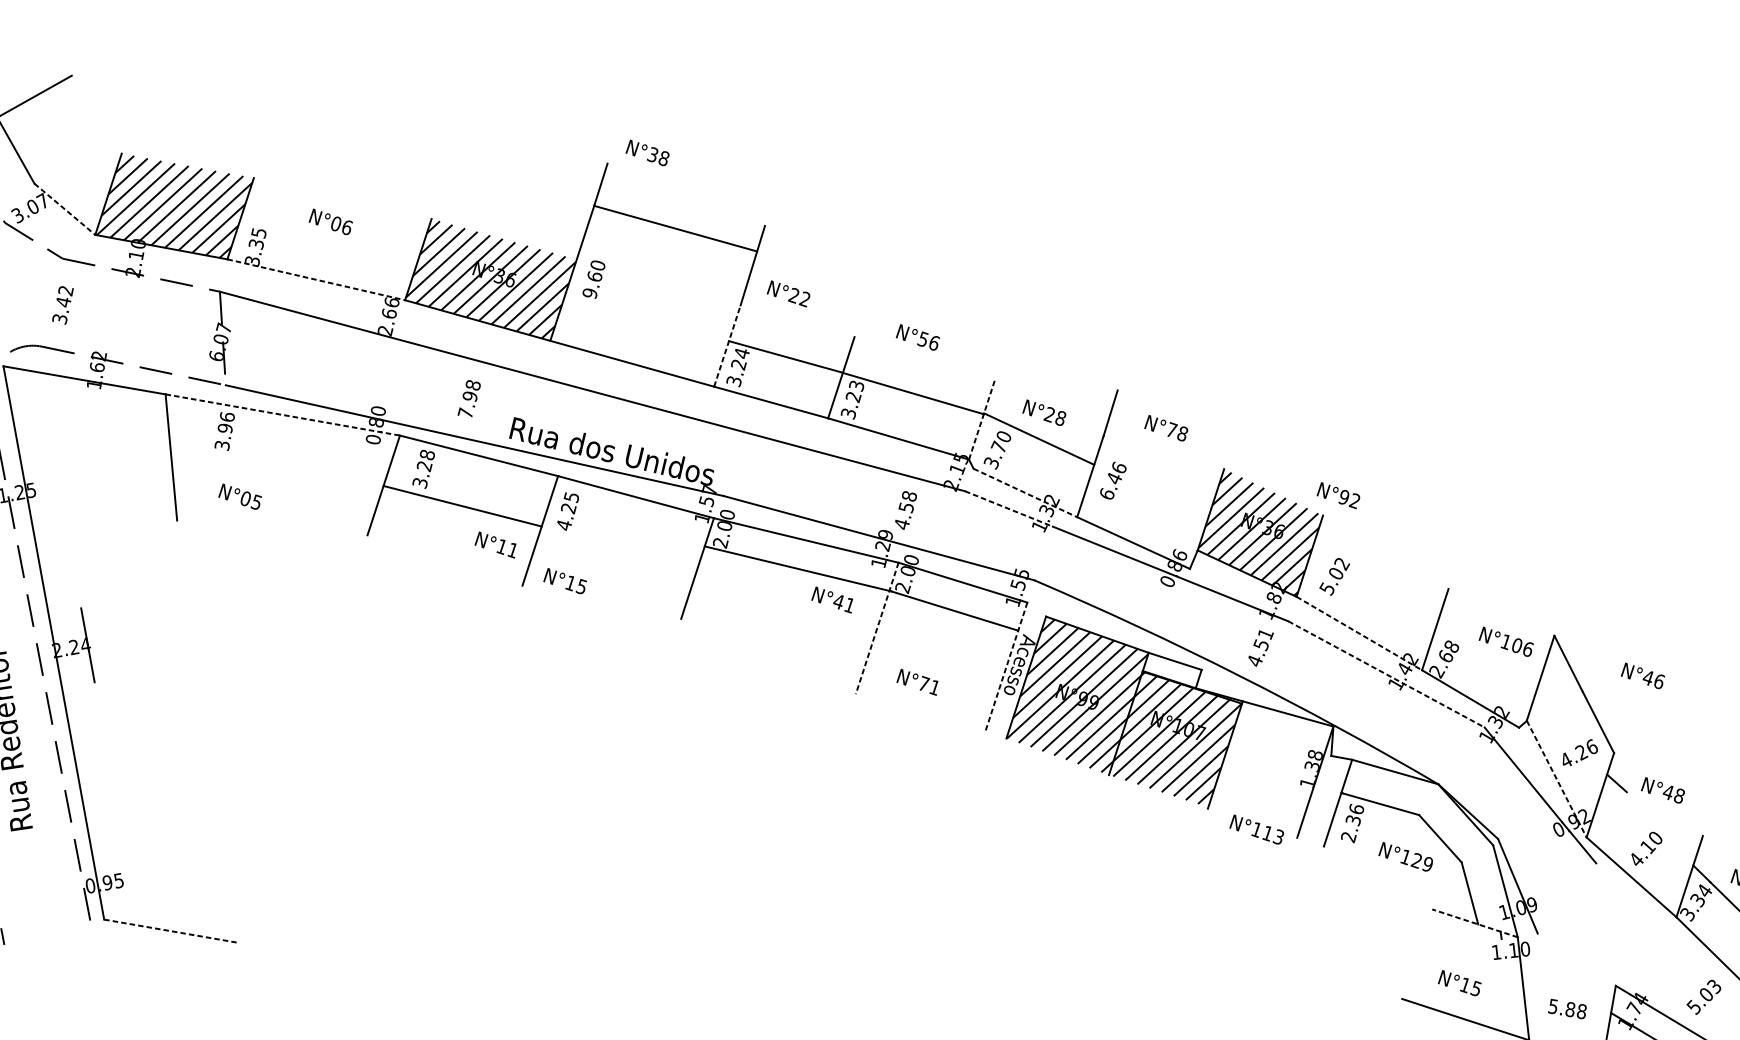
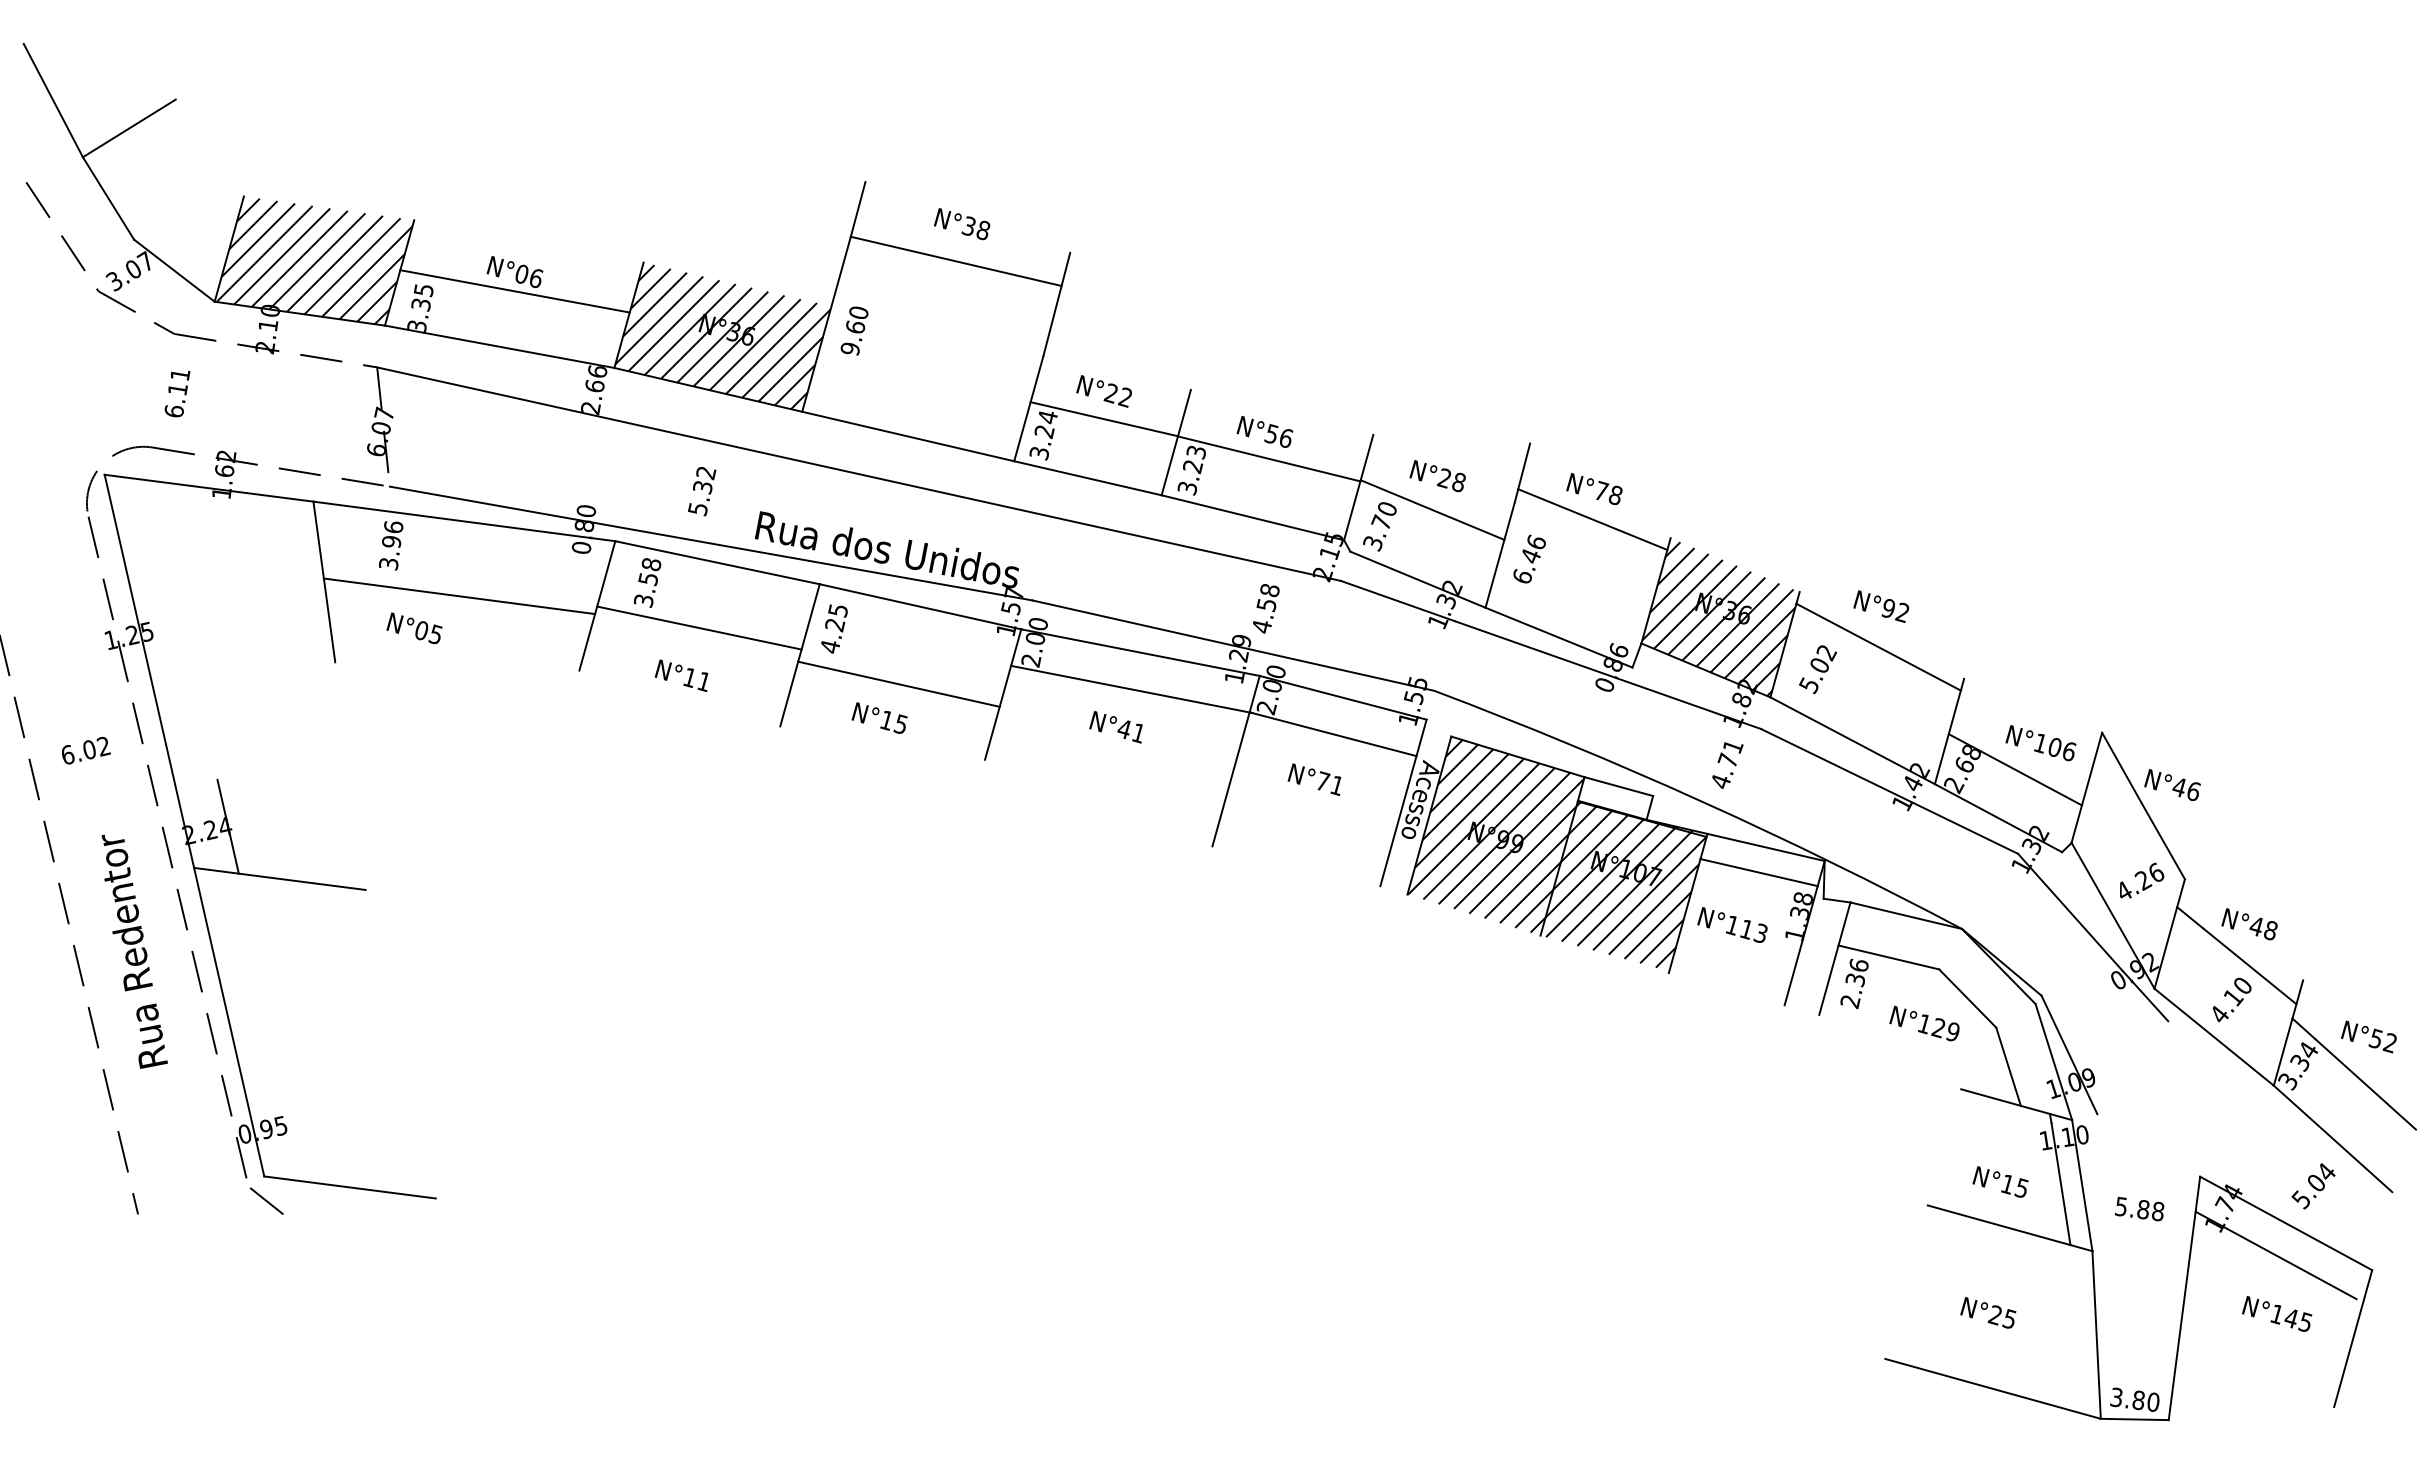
text: (647, 153) -> (962, 224), moved
line: (64, 209) -> (174, 270), dashed -> solid
line: (329, 237) -> (514, 291), added
line: (316, 279) -> (499, 346), dashed -> solid
text: (788, 293) -> (1103, 391), moved
text: (62, 305) -> (176, 393), 3.42 -> 6.11
text: (917, 337) -> (1264, 431), moved
line: (727, 346) -> (1028, 408), dashed -> solid
text: (468, 399) -> (701, 491), 7.98 -> 5.32
line: (282, 415) -> (464, 521), dashed -> solid
line: (982, 418) -> (1358, 487), dashed -> solid
line: (1163, 451) -> (1592, 519), added
text: (424, 466) -> (648, 579), 3.28 -> 3.58
line: (276, 473) -> (459, 596), added
line: (1025, 492) -> (1418, 579), dashed -> solid
text: (1338, 495) -> (1881, 606), moved
line: (1008, 509) -> (1397, 601), dashed -> solid
text: (495, 544) -> (681, 675), moved
line: (616, 556) -> (898, 683), added
line: (1382, 560) -> (1878, 646), added
text: (565, 580) -> (879, 717), moved
text: (831, 600) -> (1115, 727), moved
line: (876, 628) -> (1235, 761), dashed -> solid
line: (1359, 633) -> (1852, 740), dashed -> solid
text: (1260, 644) -> (1727, 760), 4.51 -> 4.71
line: (1484, 661) -> (2014, 769), added
line: (1006, 667) -> (1403, 803), dashed -> solid
line: (1386, 674) -> (1889, 791), dashed -> solid
text: (1642, 676) -> (2172, 785), moved
text: (917, 682) -> (1314, 779), moved
line: (126, 687) -> (279, 878), added
line: (1281, 733) -> (1758, 872), added
line: (1557, 778) -> (2113, 915), dashed -> solid
line: (1661, 823) -> (2249, 966), added
text: (1256, 829) -> (1732, 924), moved
line: (1474, 923) -> (2016, 1104), dashed -> solid
line: (171, 931) -> (350, 1187), dashed -> solid
line: (104, 937) -> (265, 1199), added
text: (1713, 986) -> (2325, 1172), 5.03 -> 5.04
line: (1506, 987) -> (2060, 1184), added

